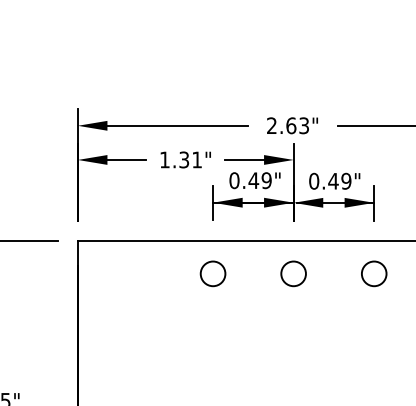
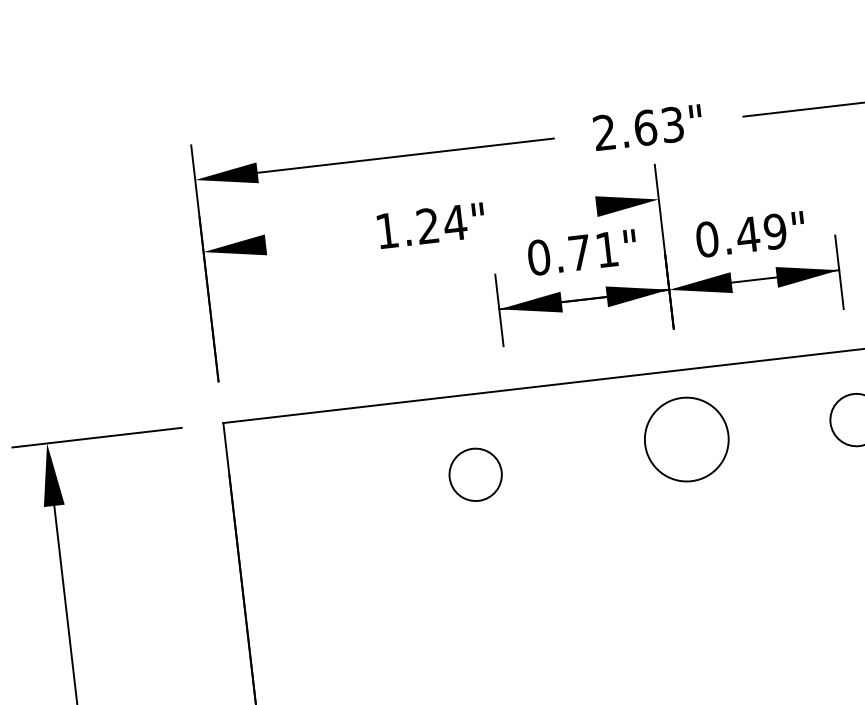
line: (126, 159) -> (306, 239), removed
text: (190, 159) -> (441, 223), 1.31" -> 1.24"
line: (244, 159) -> (555, 210), removed
text: (259, 180) -> (591, 251), 0.49" -> 0.71"
circle: (212, 273) -> (474, 474), moved
circle: (293, 273) -> (686, 438), size x1.6

